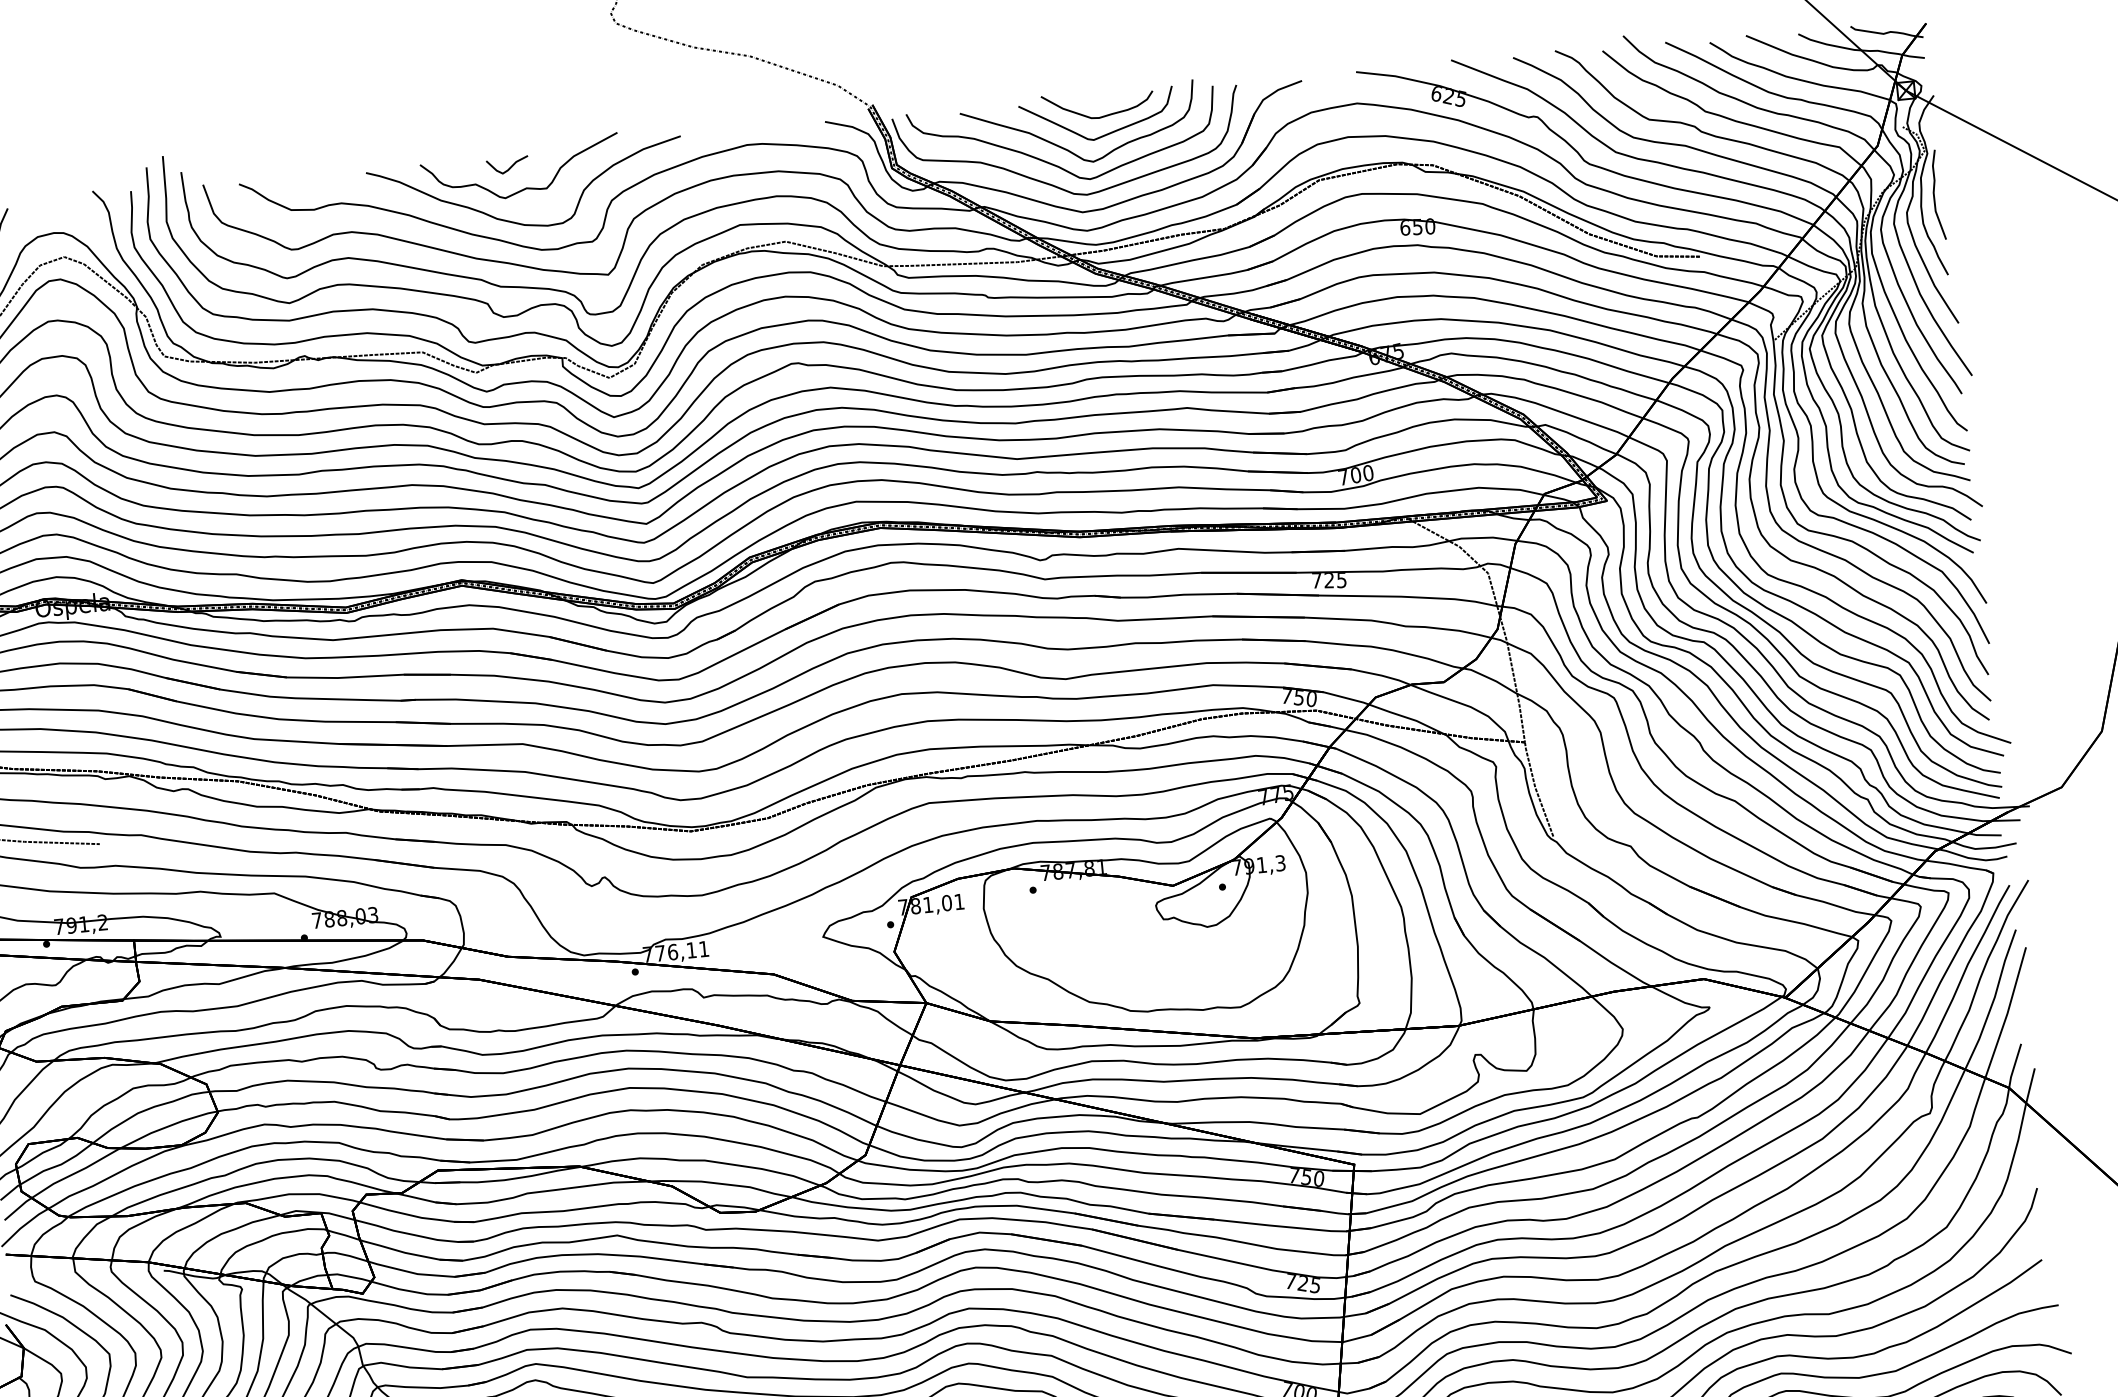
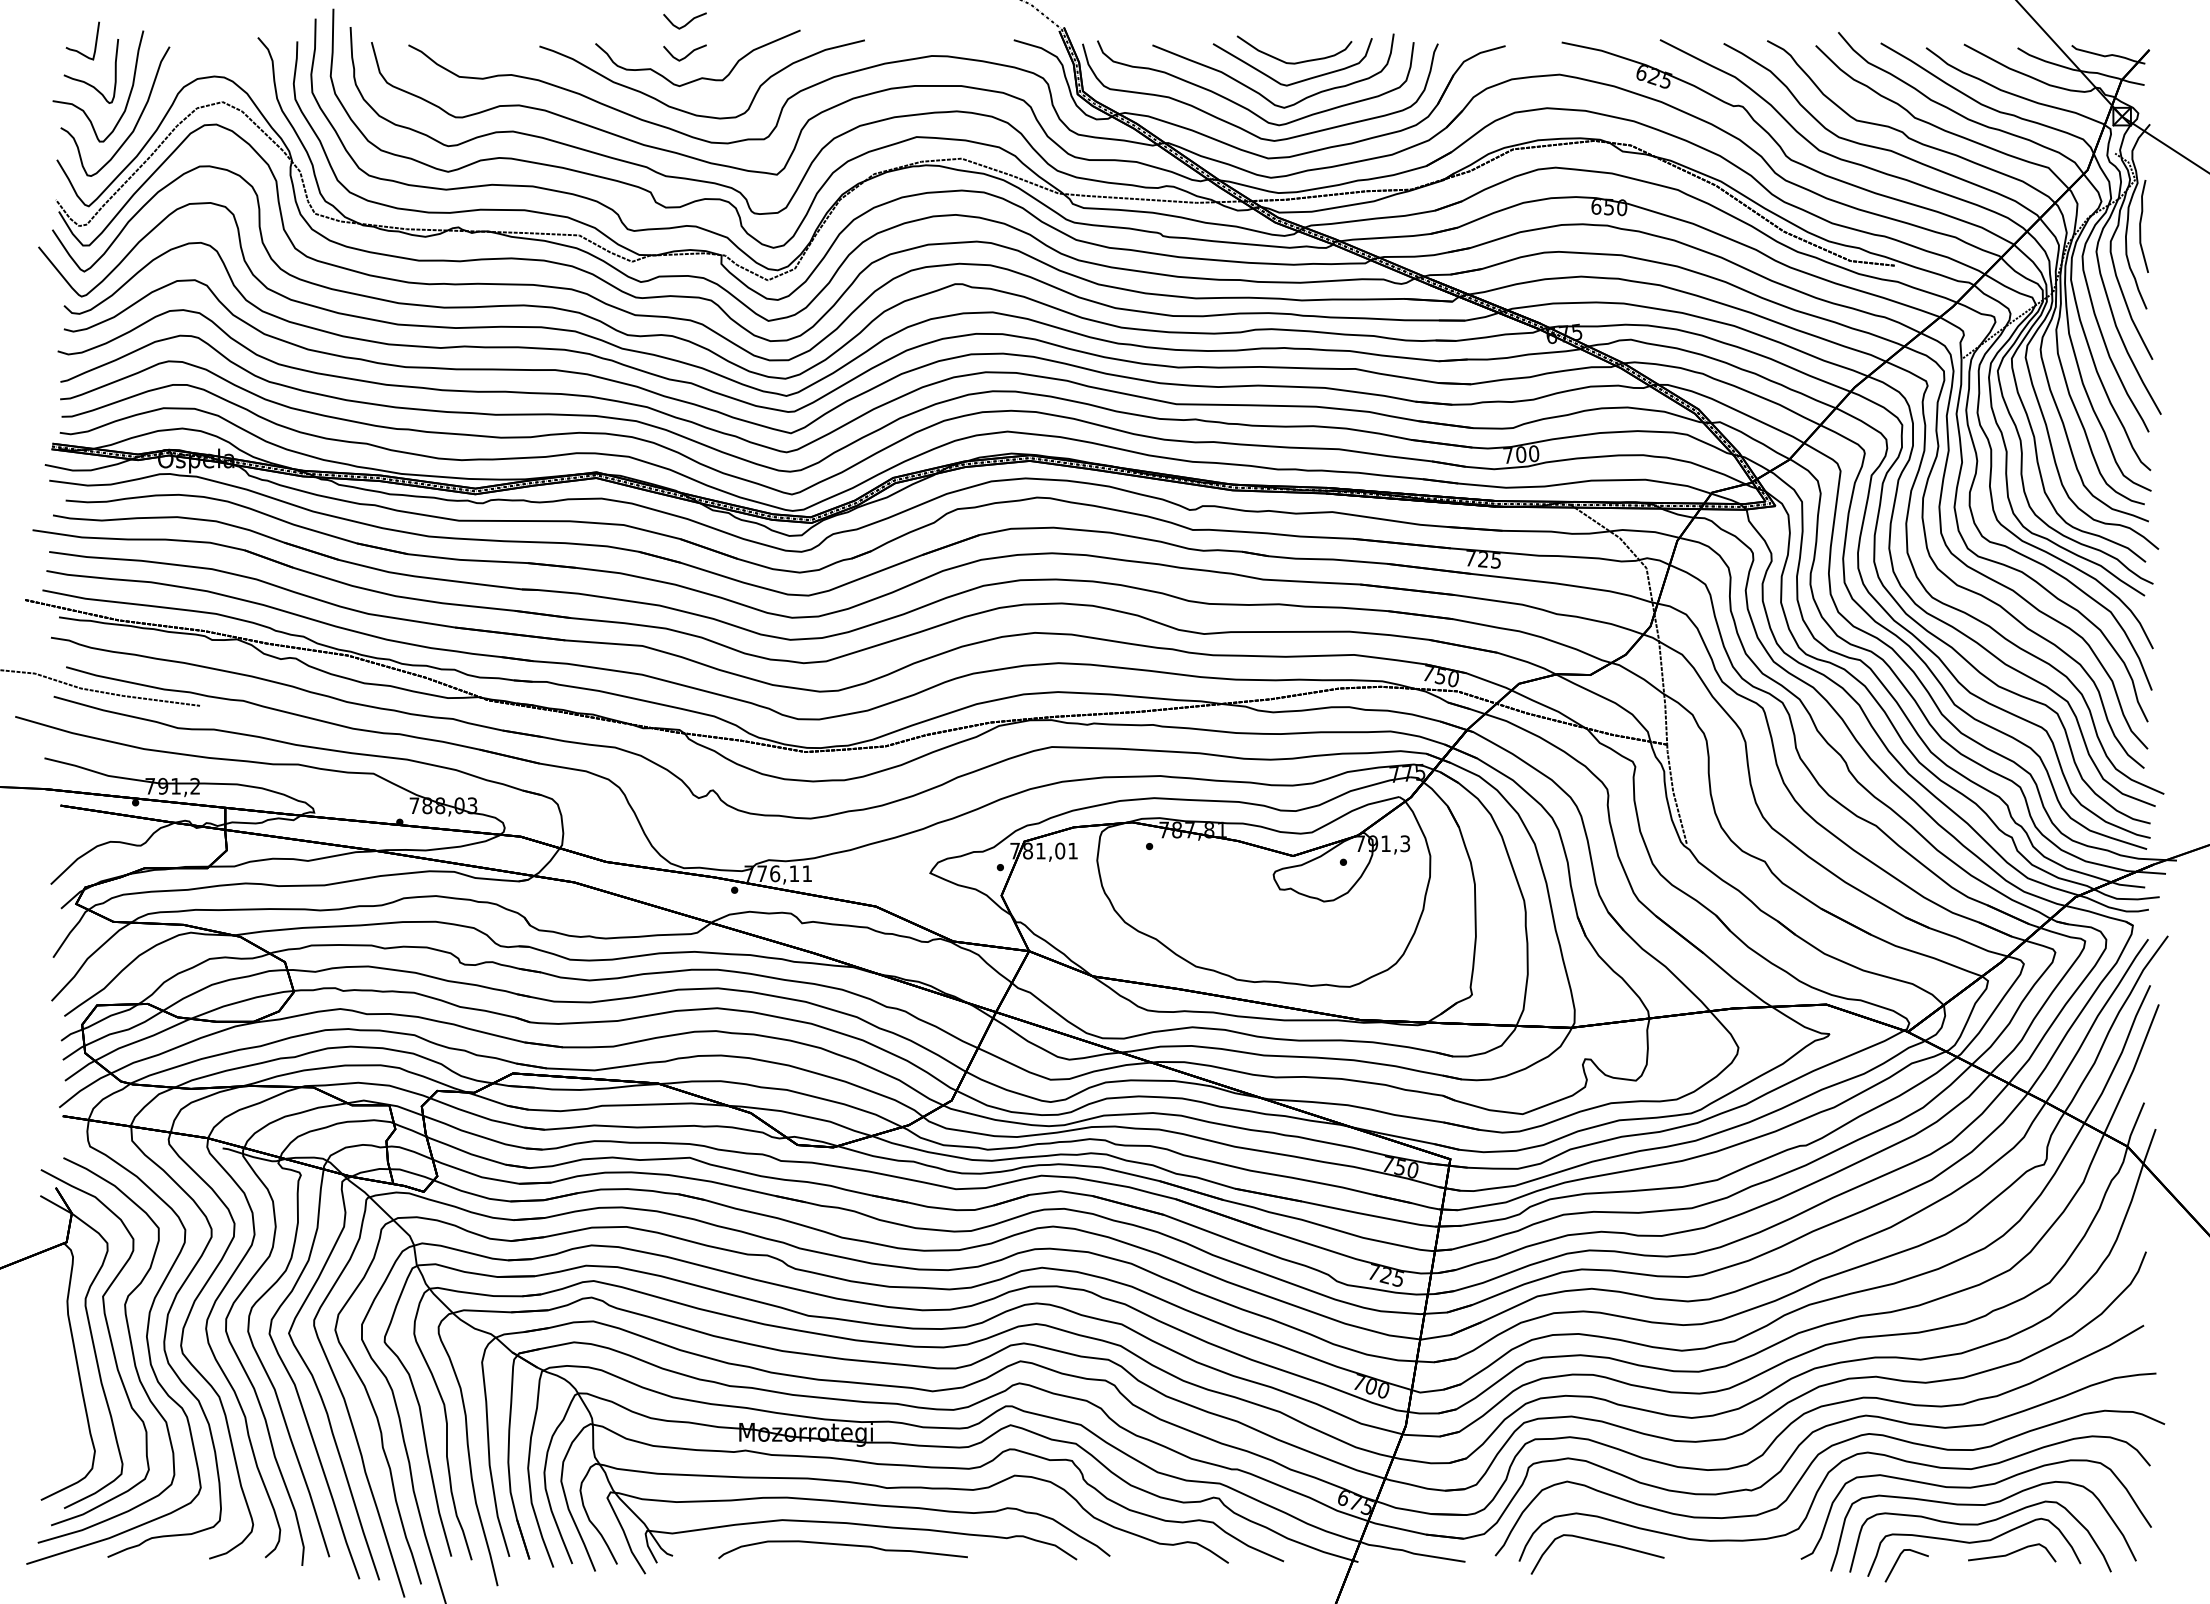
curve: (507, 135) -> (687, 22), added

